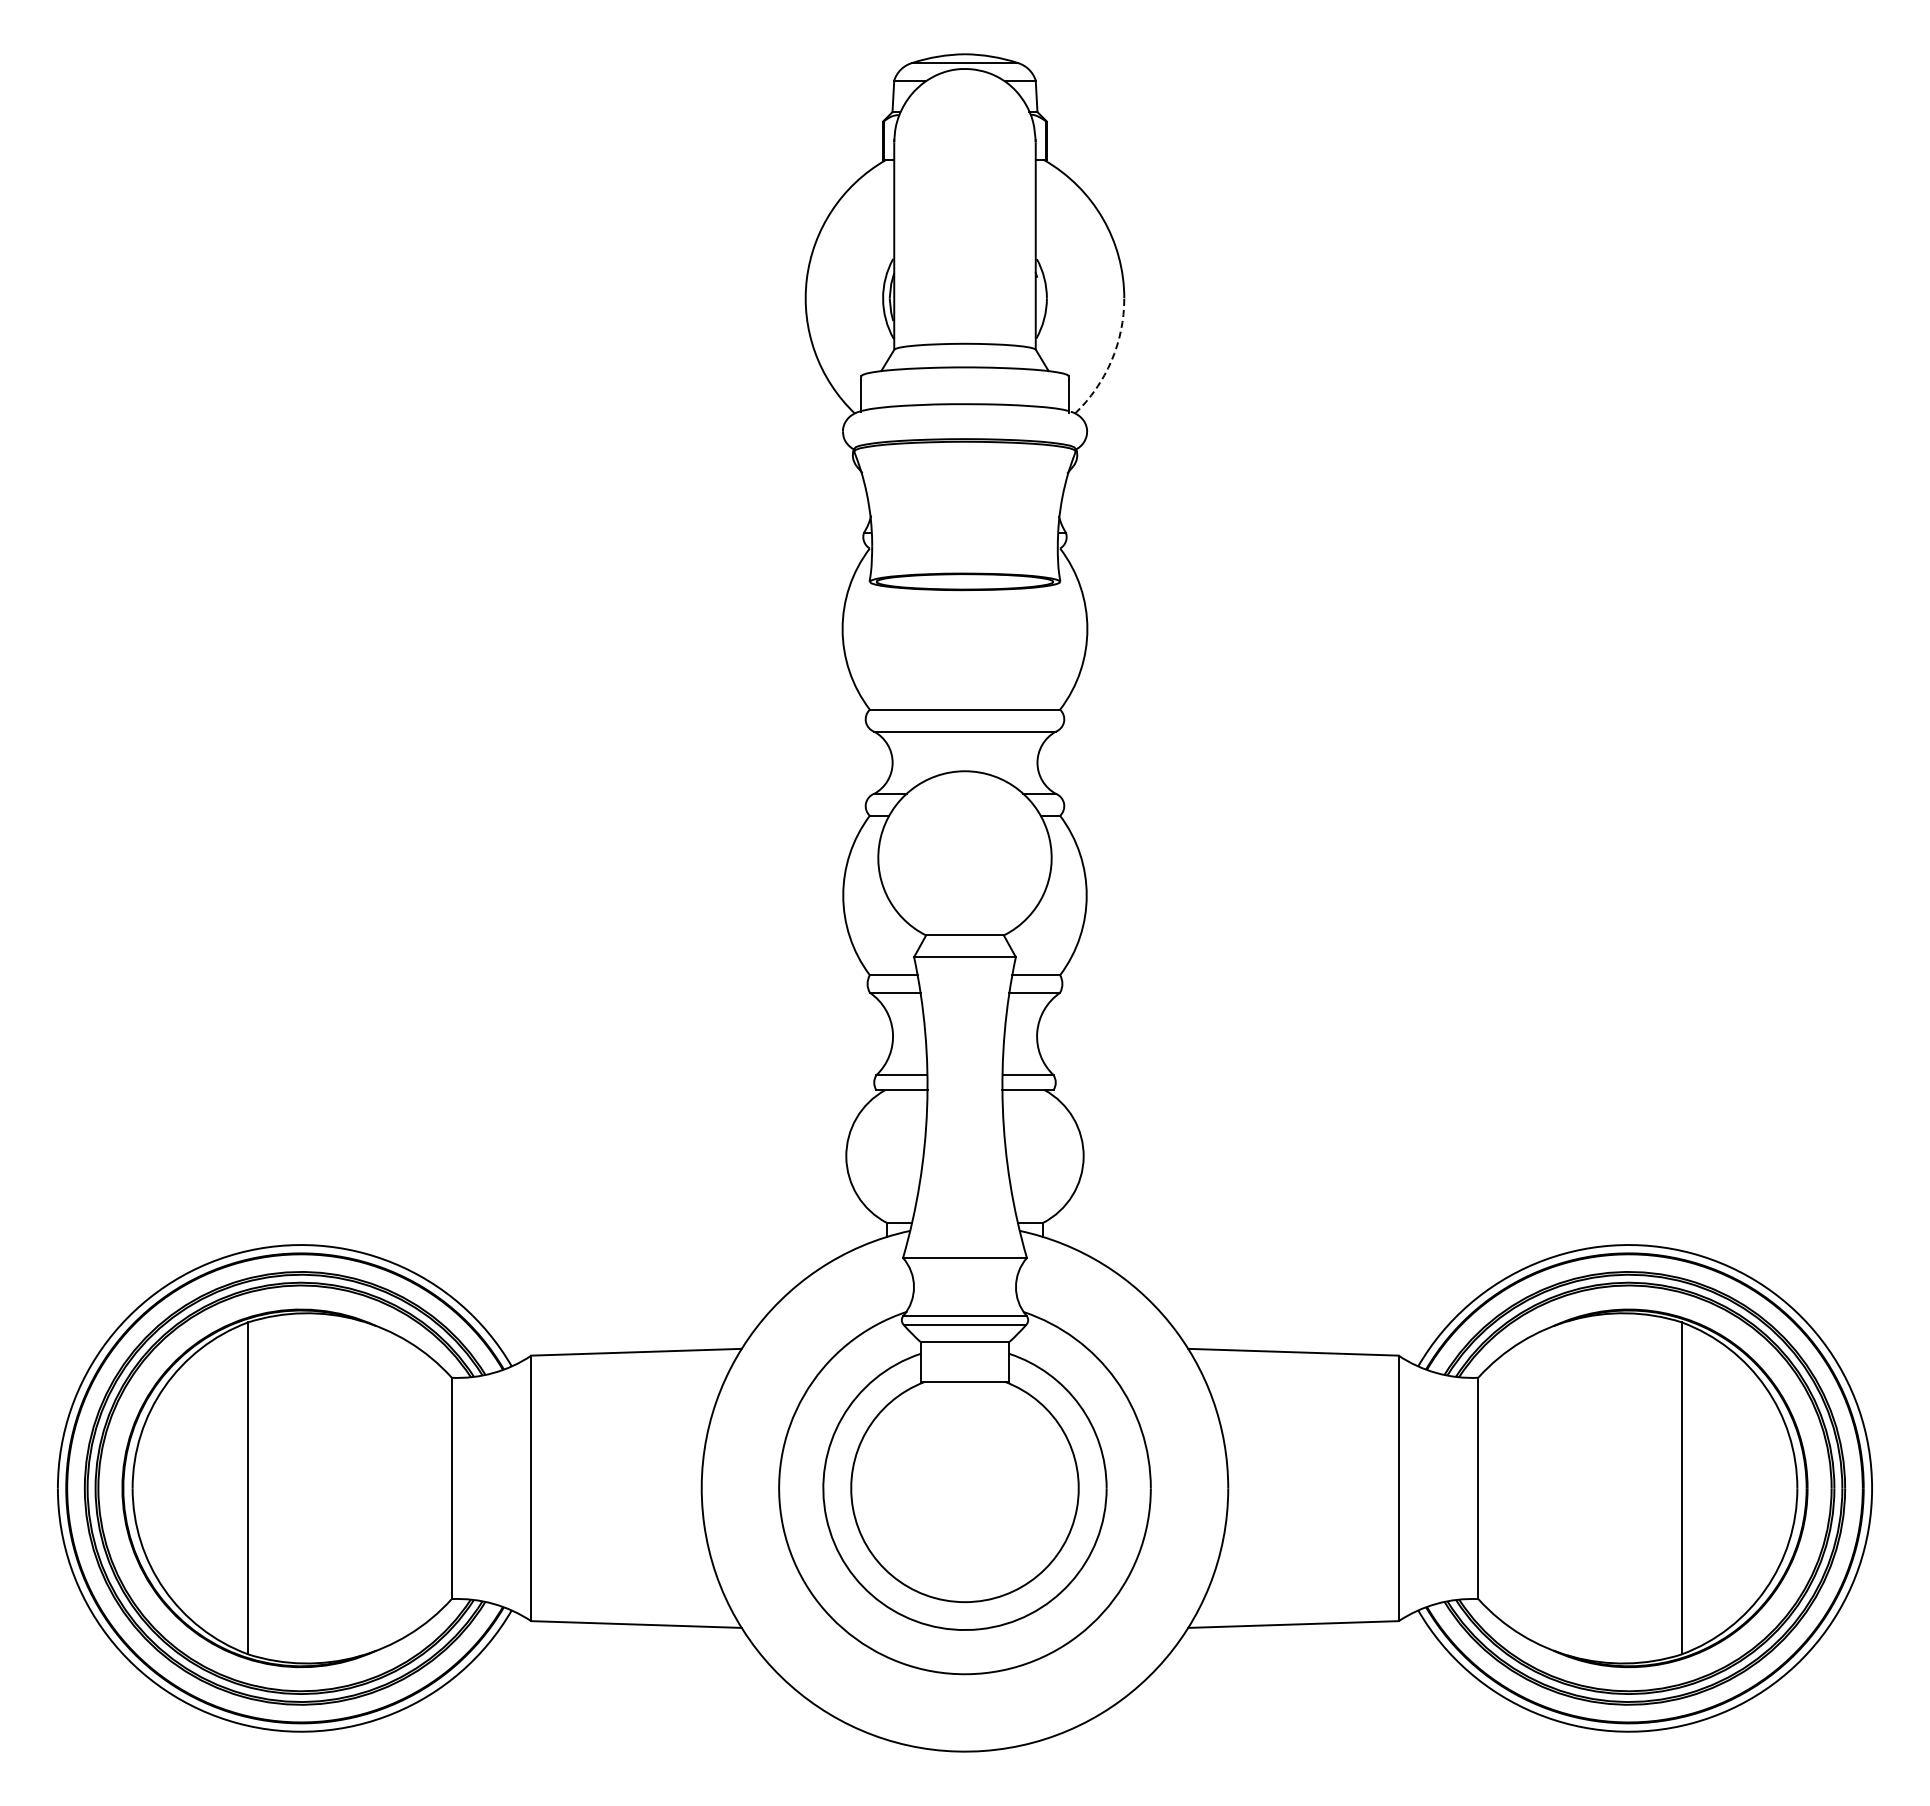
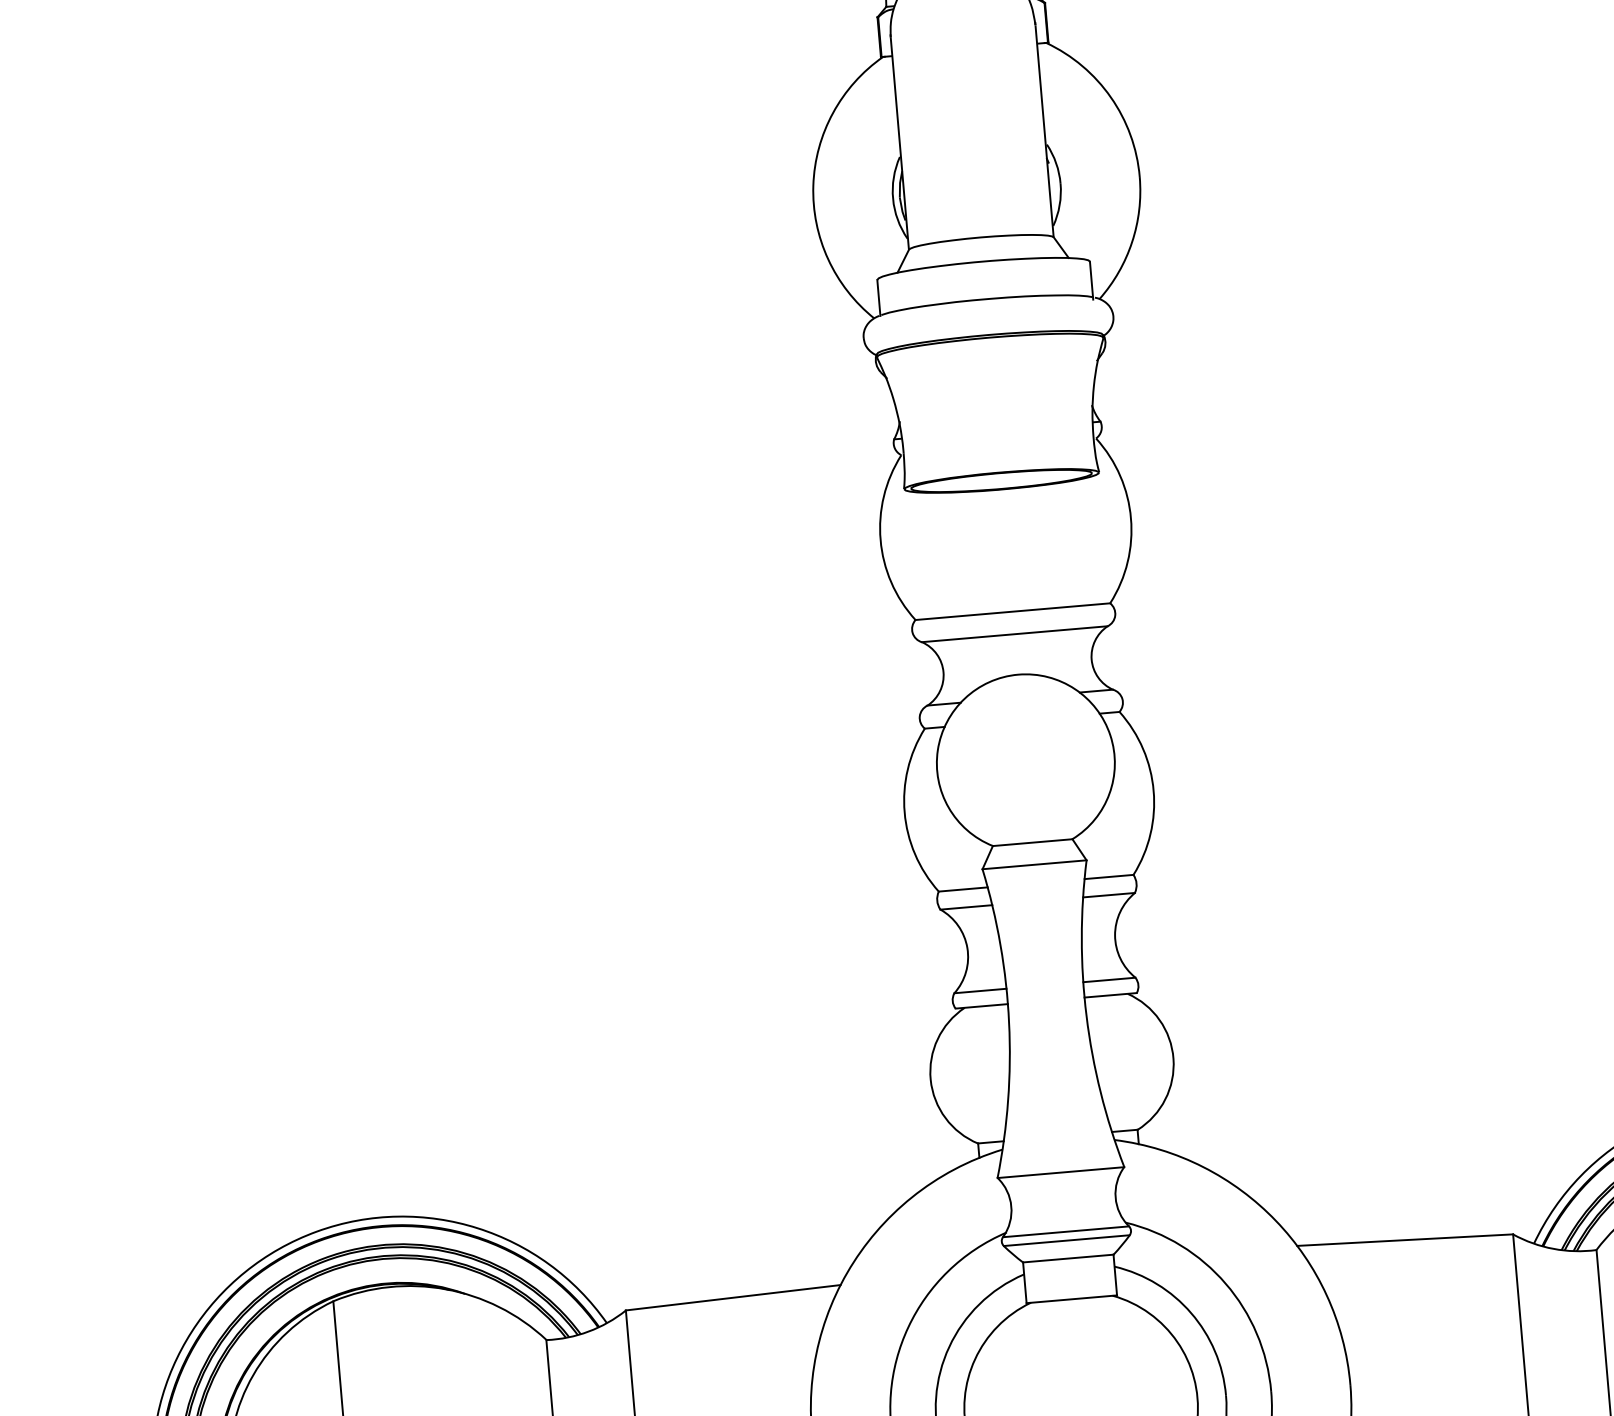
arc: (1111, 360) -> (1132, 241), dashed -> solid

